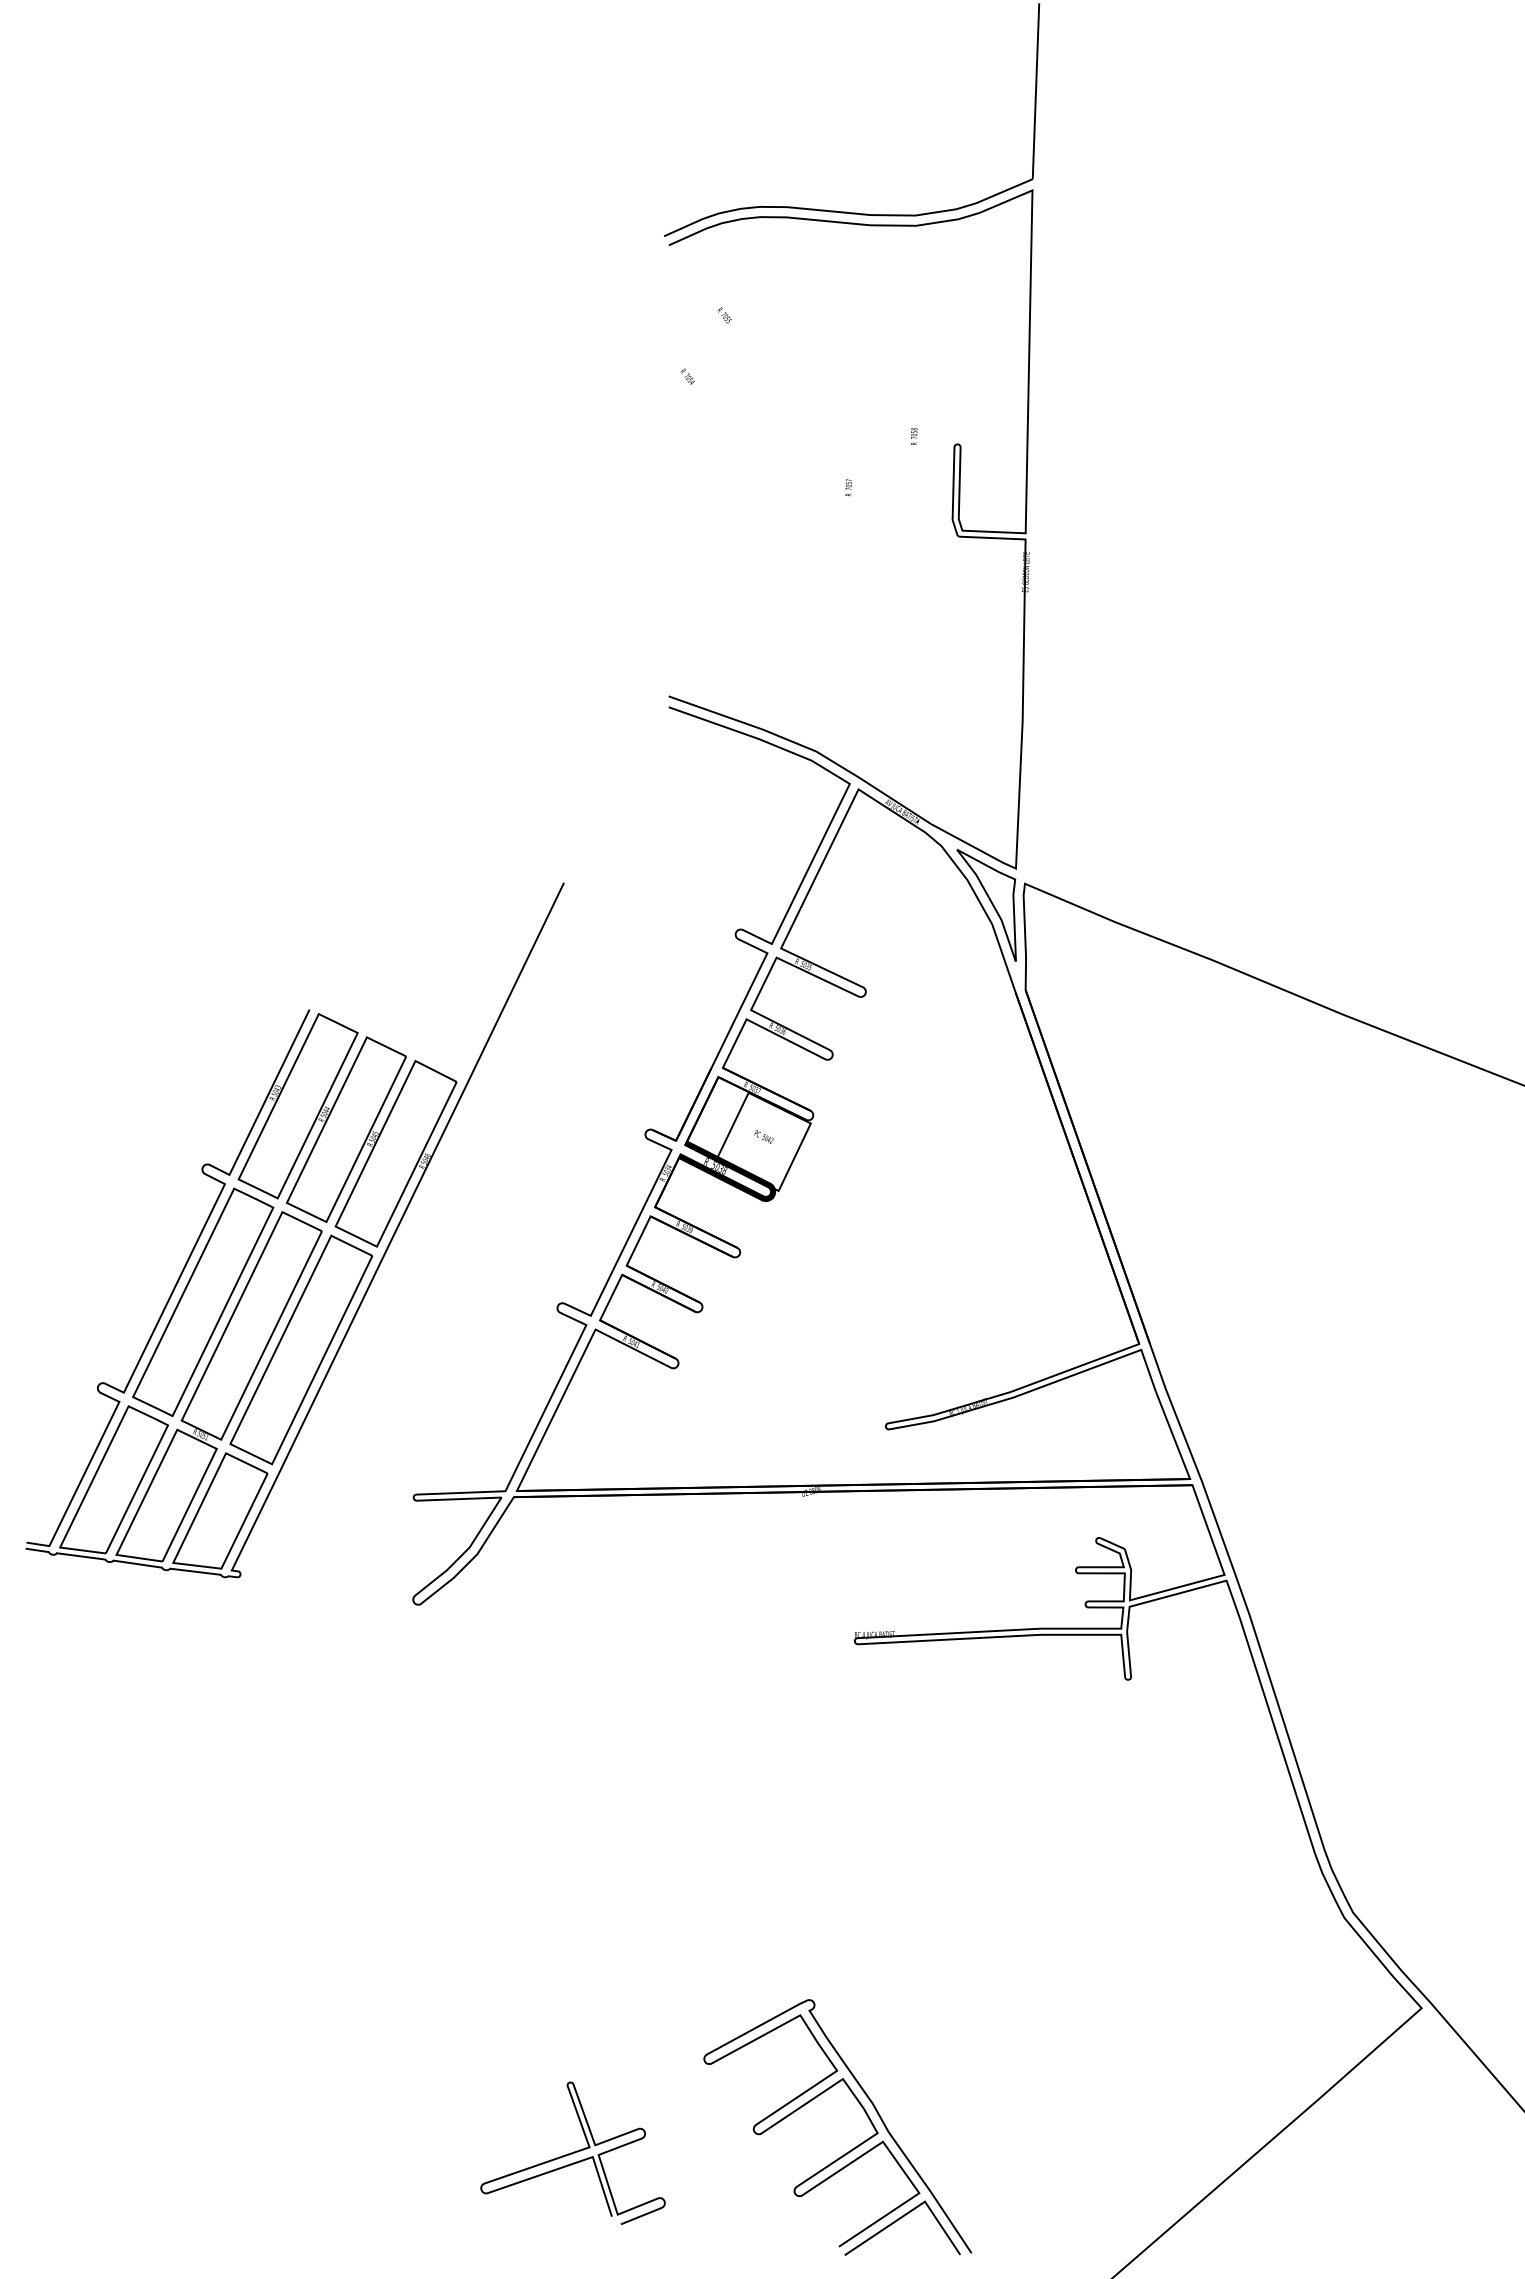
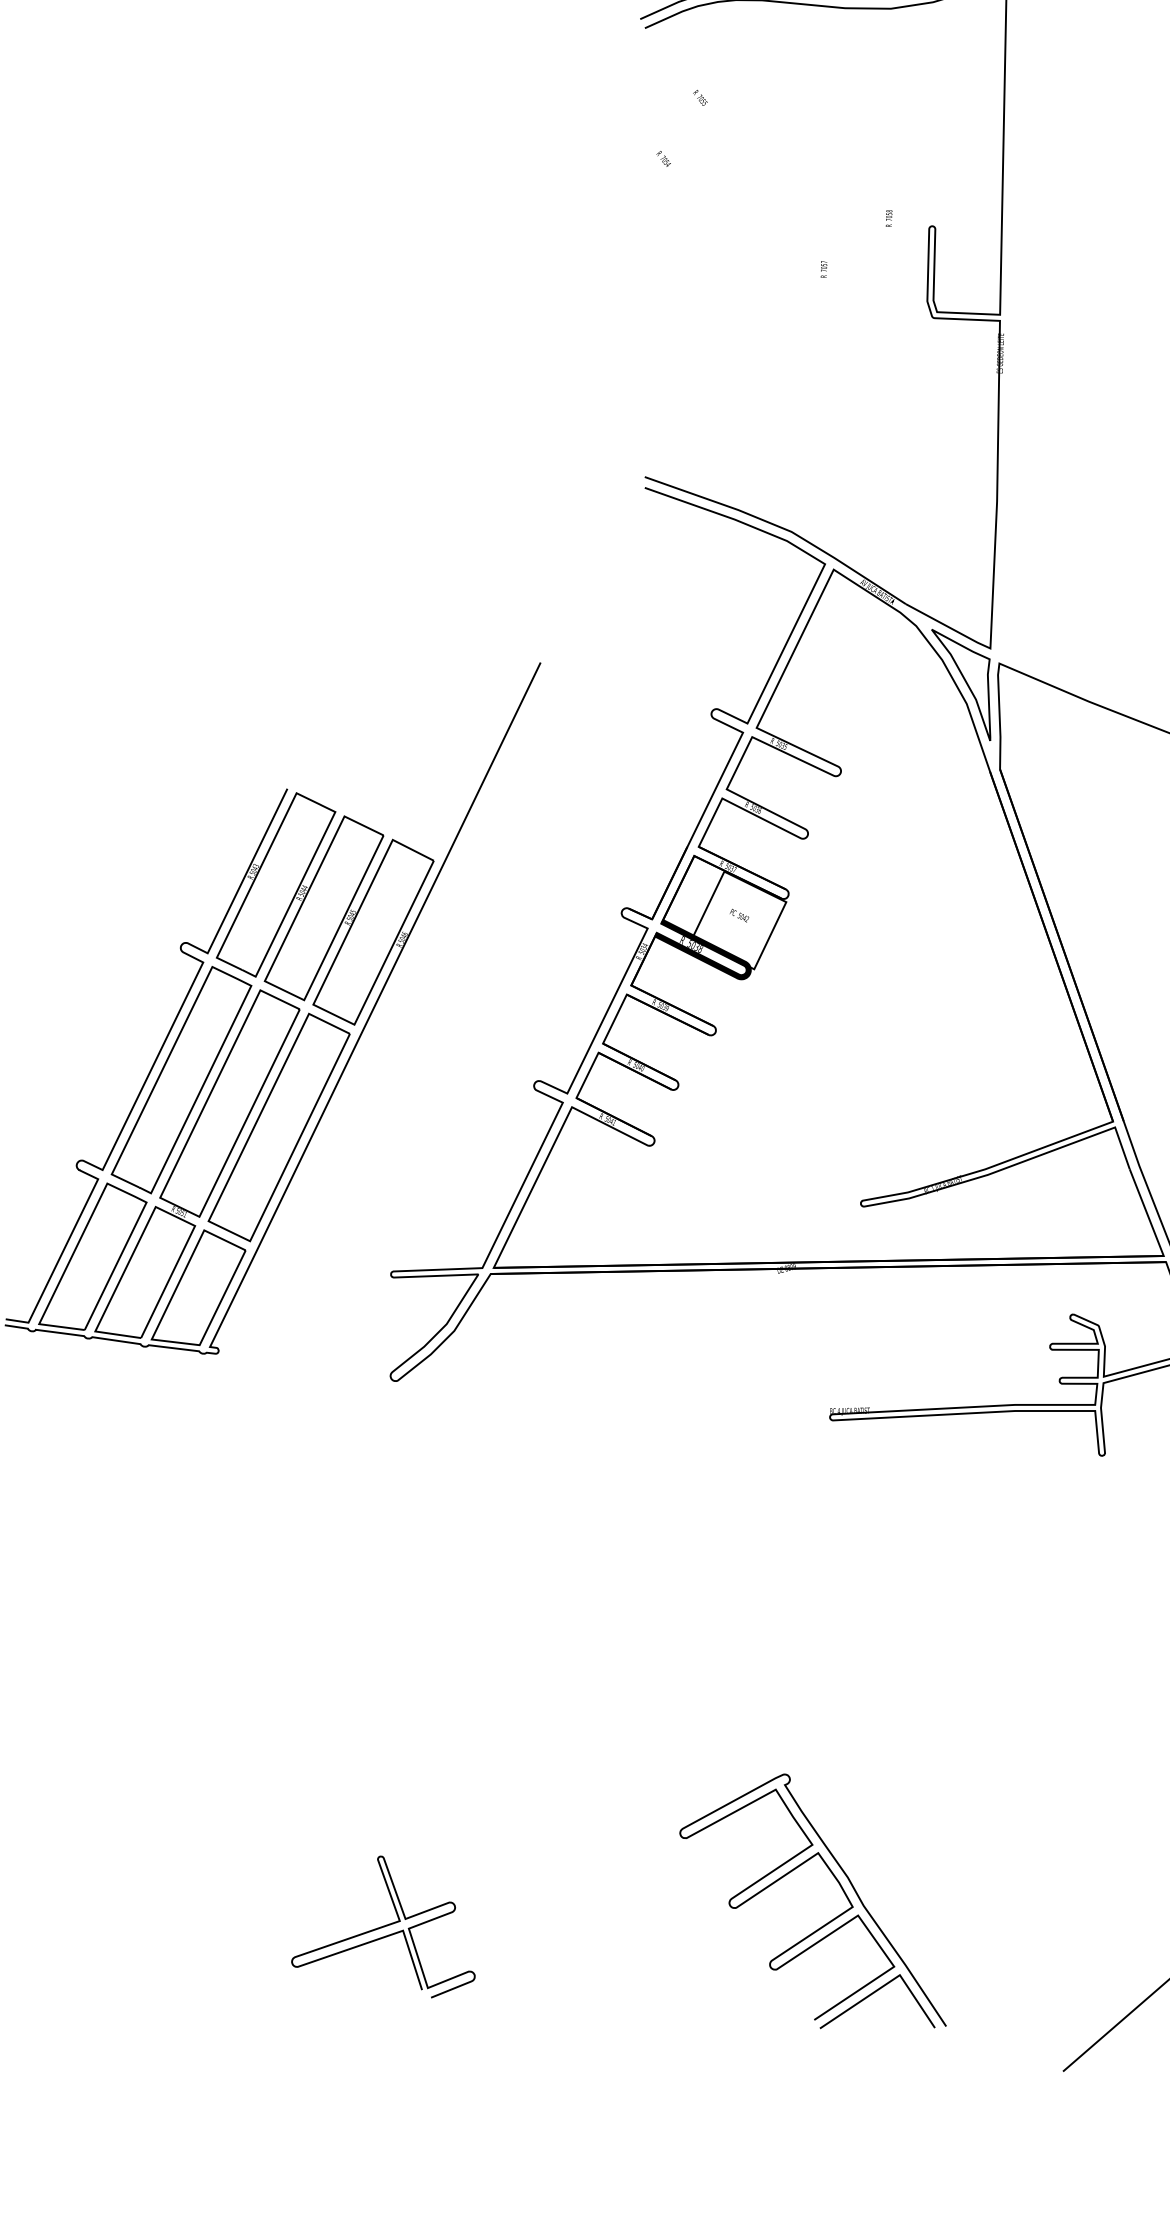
curve: (572, 2152) -> (382, 1926), moved

